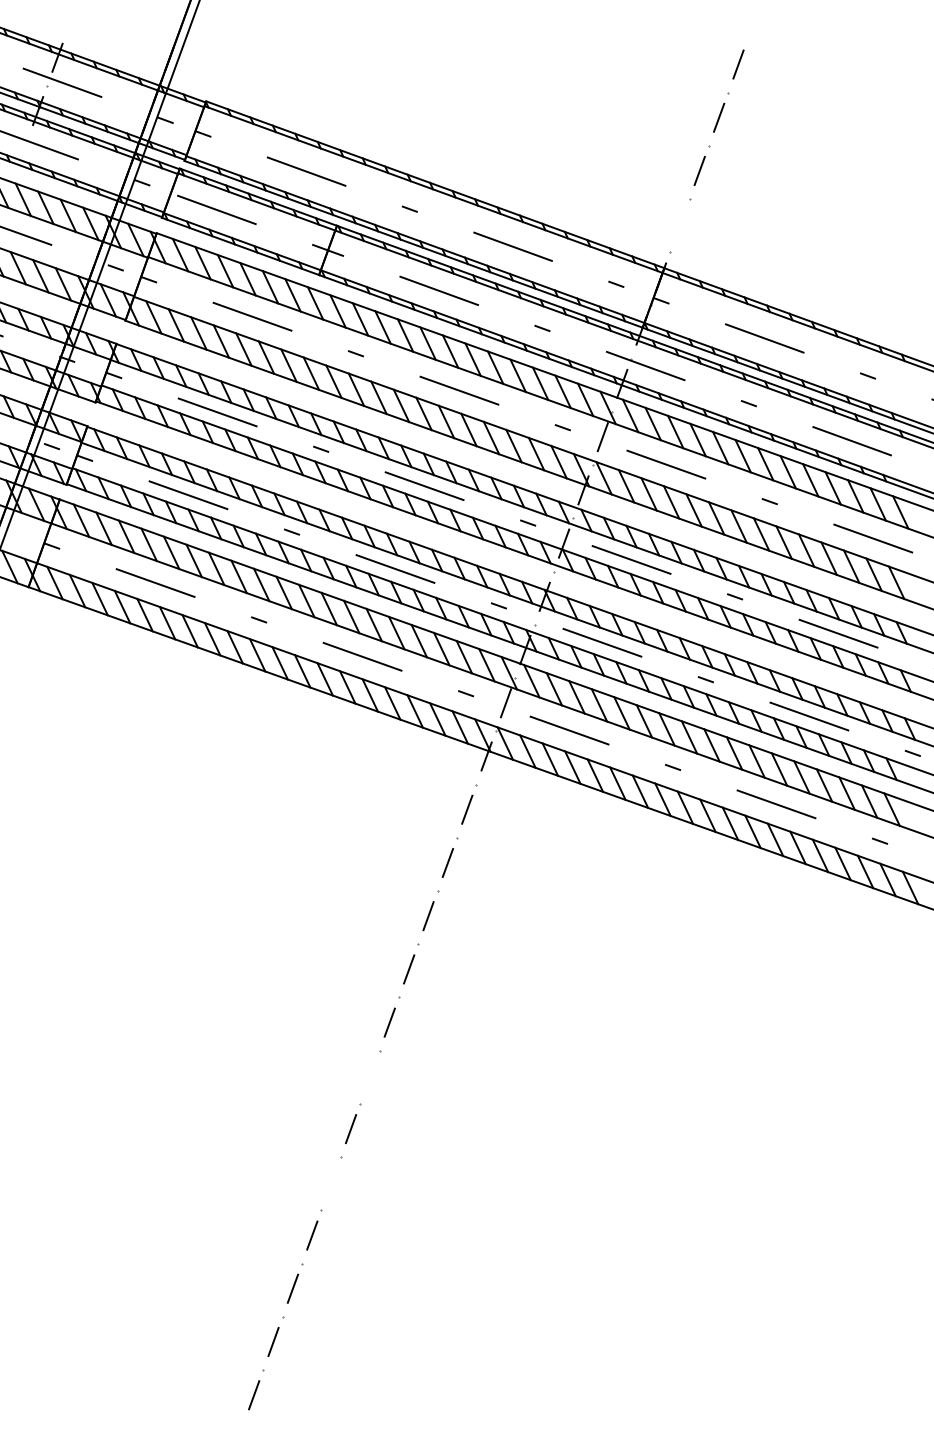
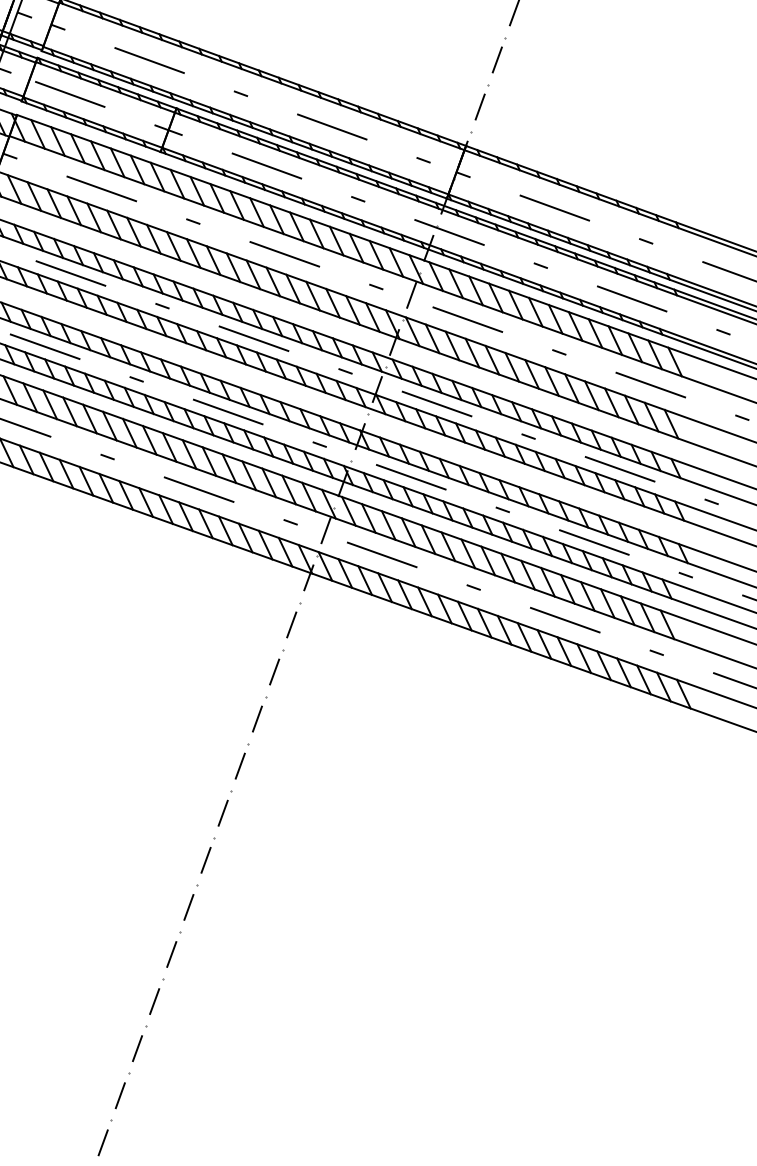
line: (680, 224) -> (480, 107), added
line: (370, 1075) -> (206, 860), added
line: (331, 1182) -> (171, 954), added

